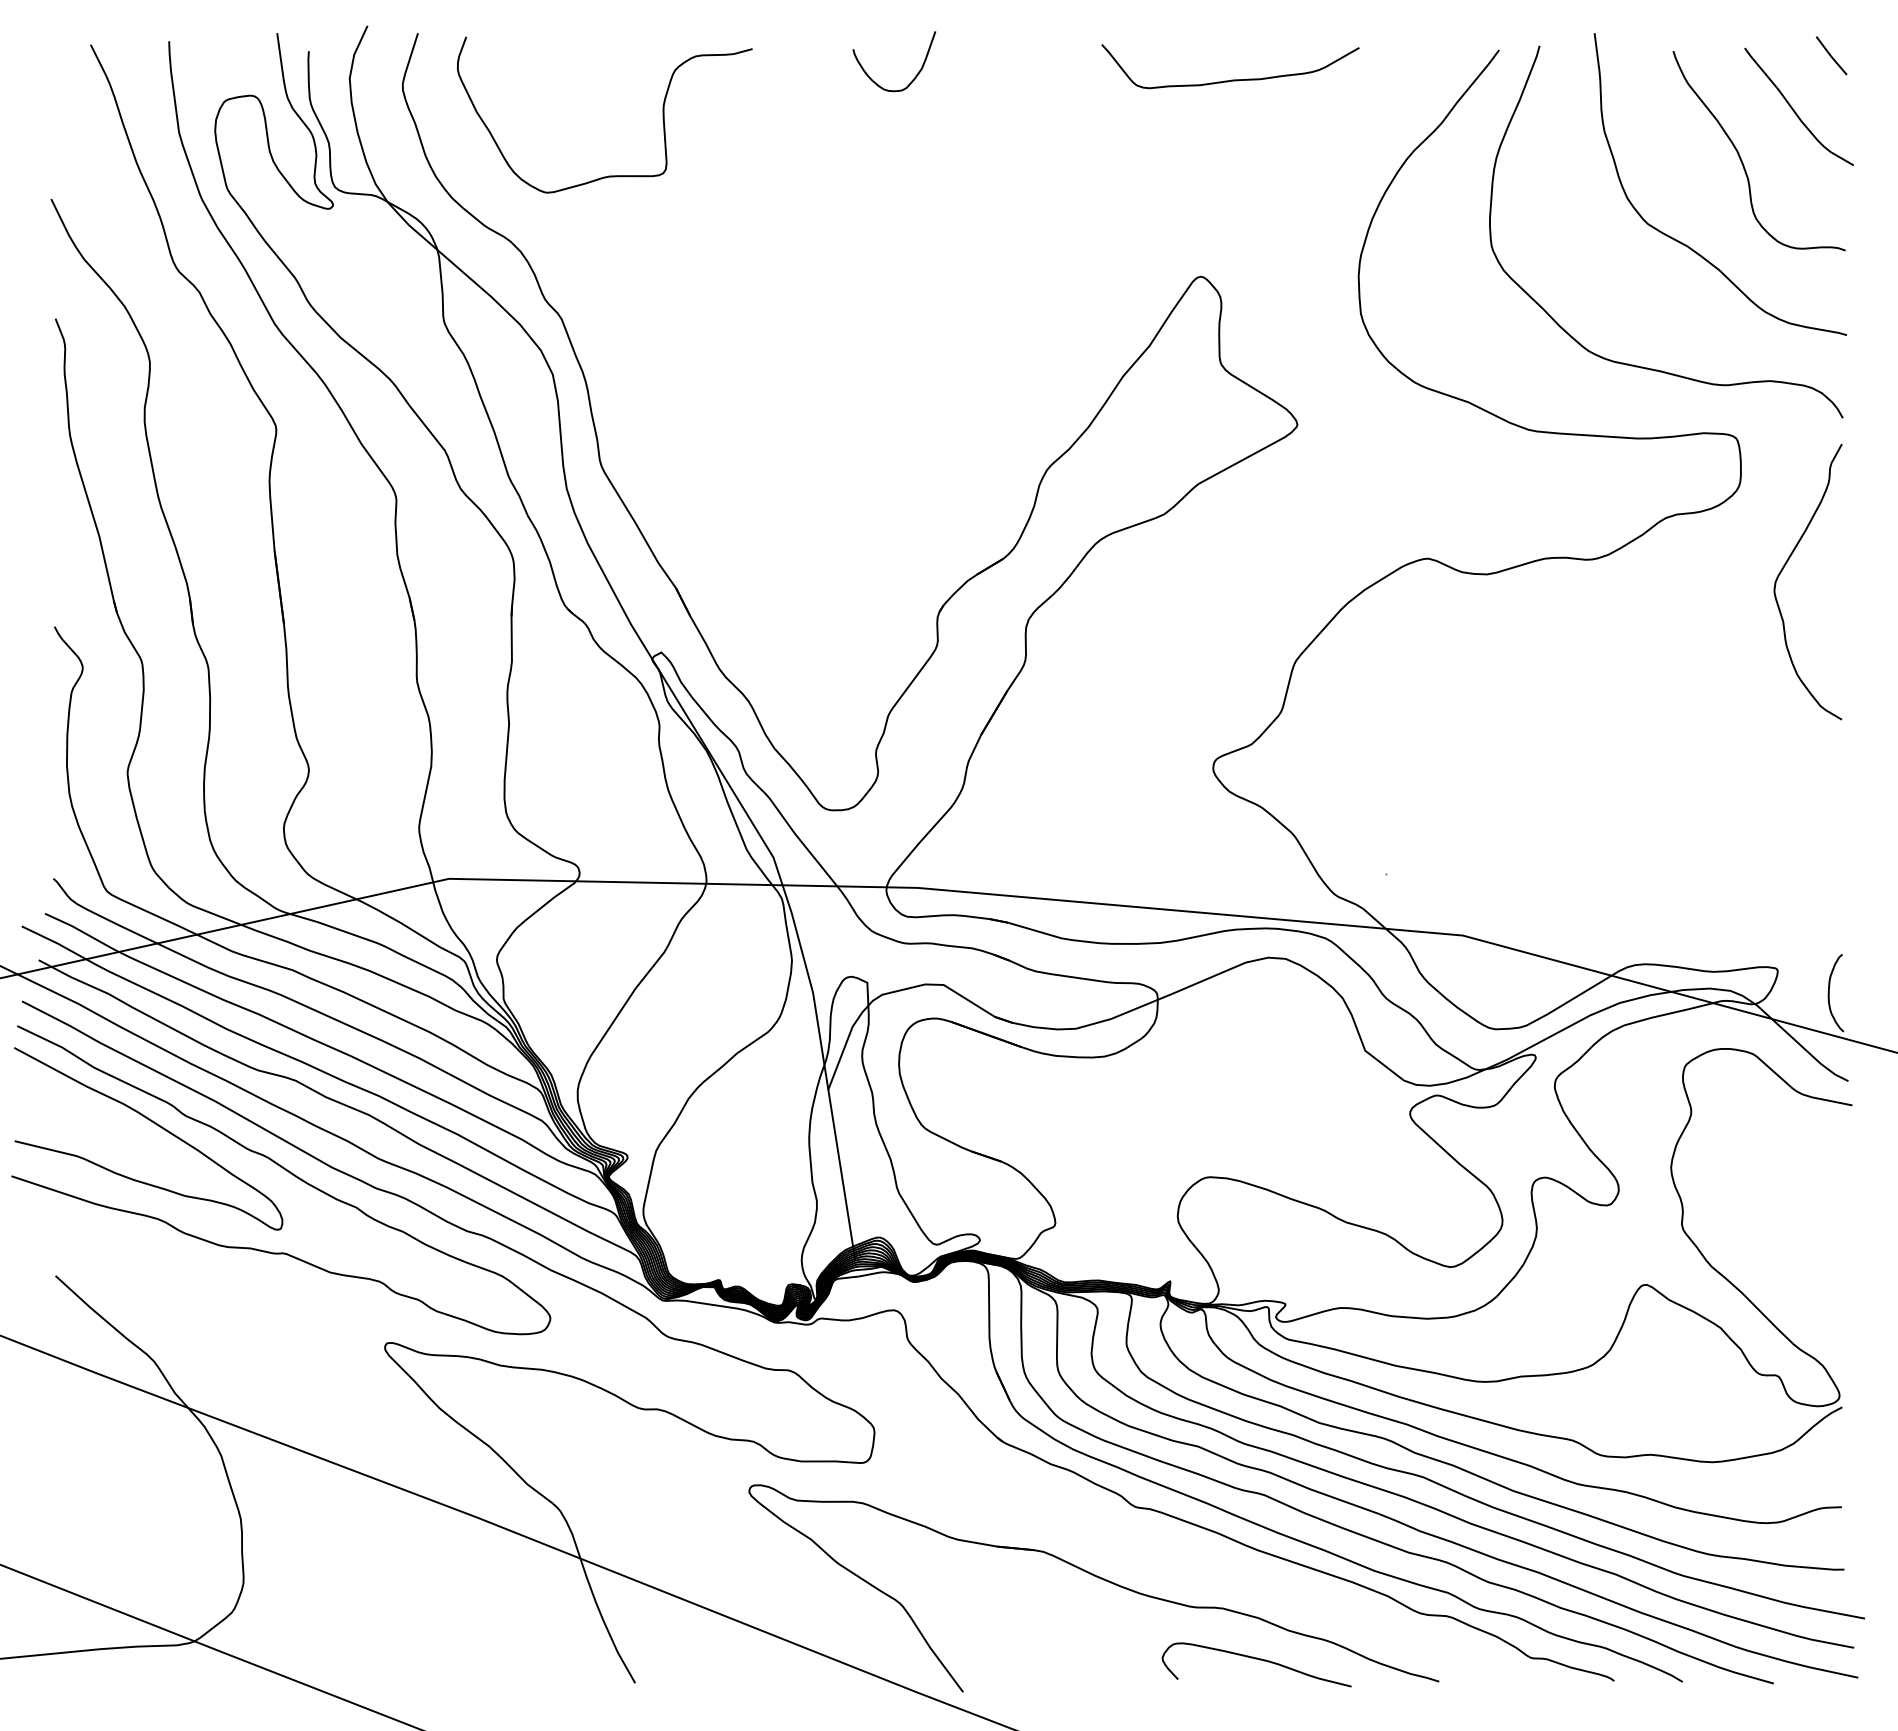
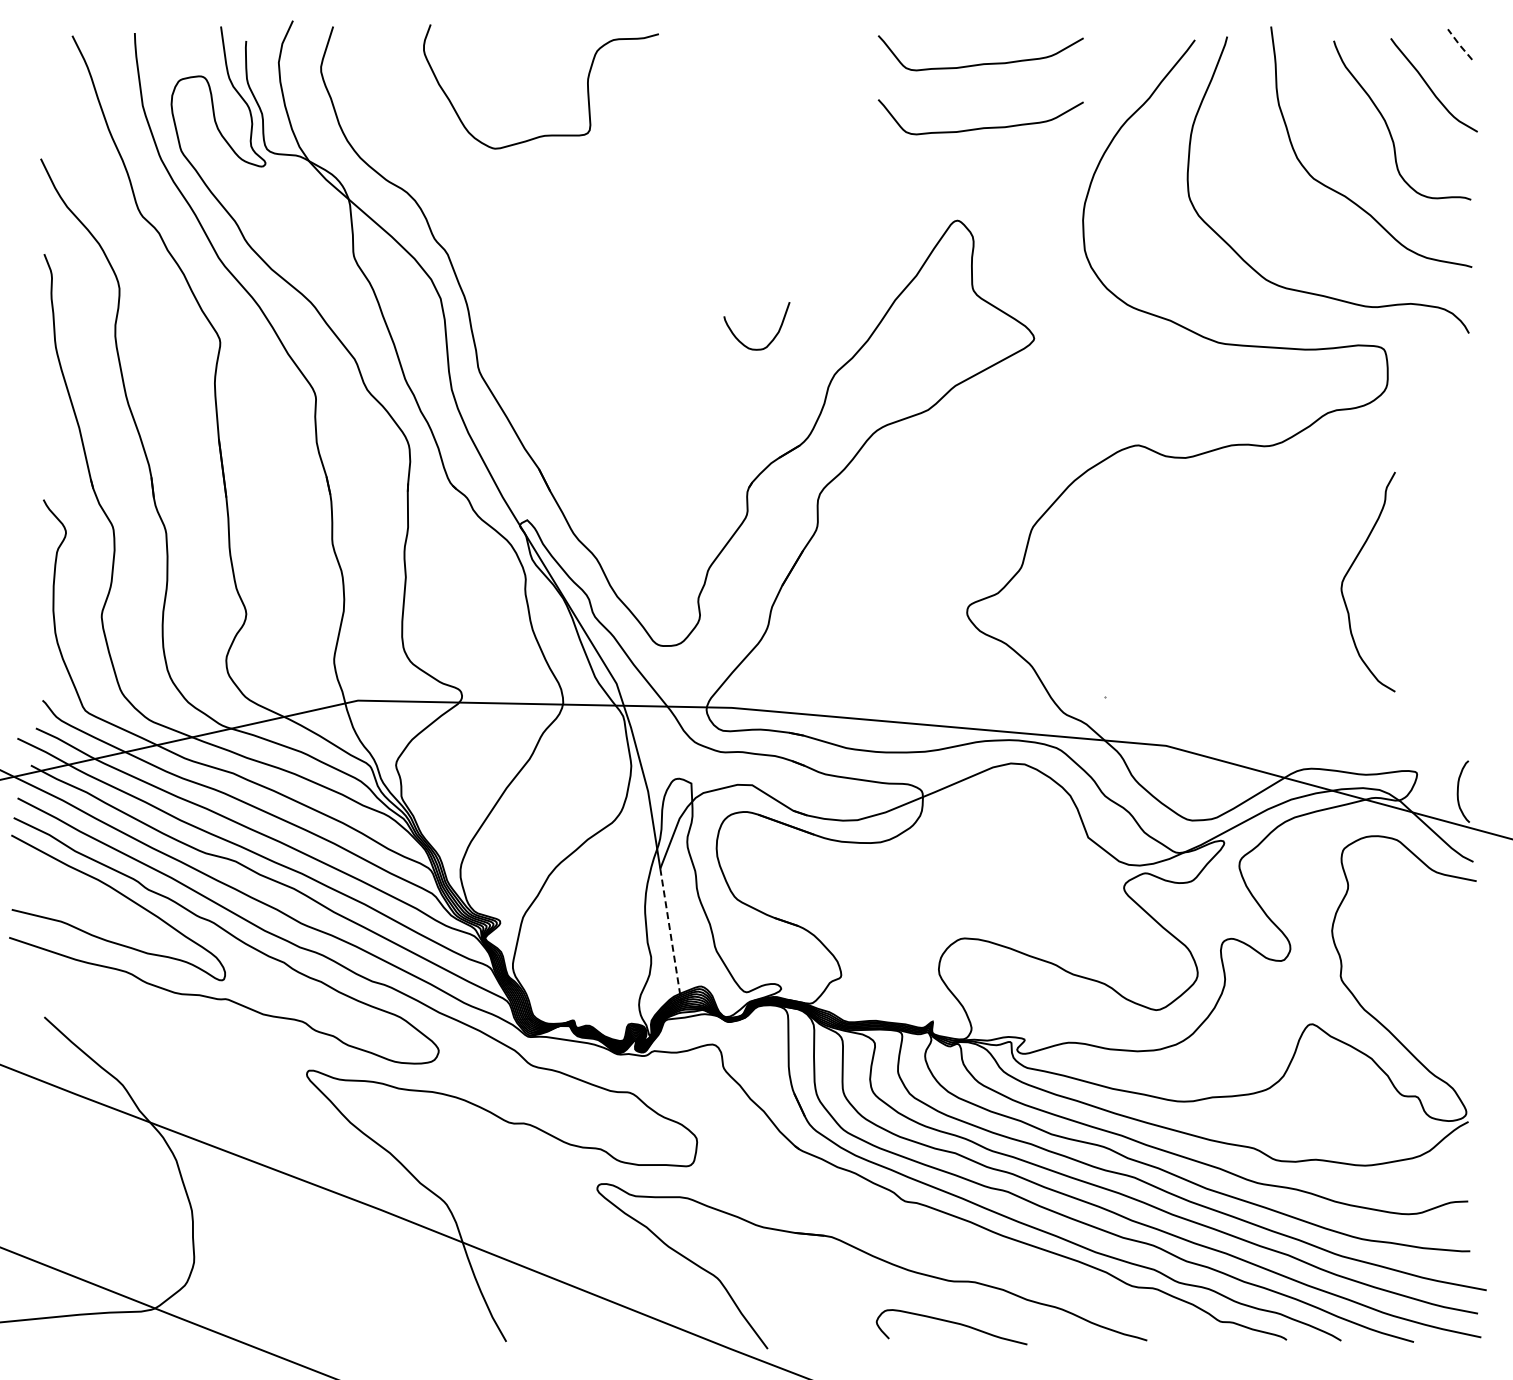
line: (1830, 56) -> (1459, 45), solid -> dashed
curve: (915, 75) -> (773, 337), moved
curve: (662, 114) -> (587, 86), moved
curve: (1230, 159) -> (980, 127), added
curve: (1784, 568) -> (1349, 571), moved
line: (842, 1174) -> (671, 936), solid -> dashed
curve: (1257, 1660) -> (952, 1323), moved

